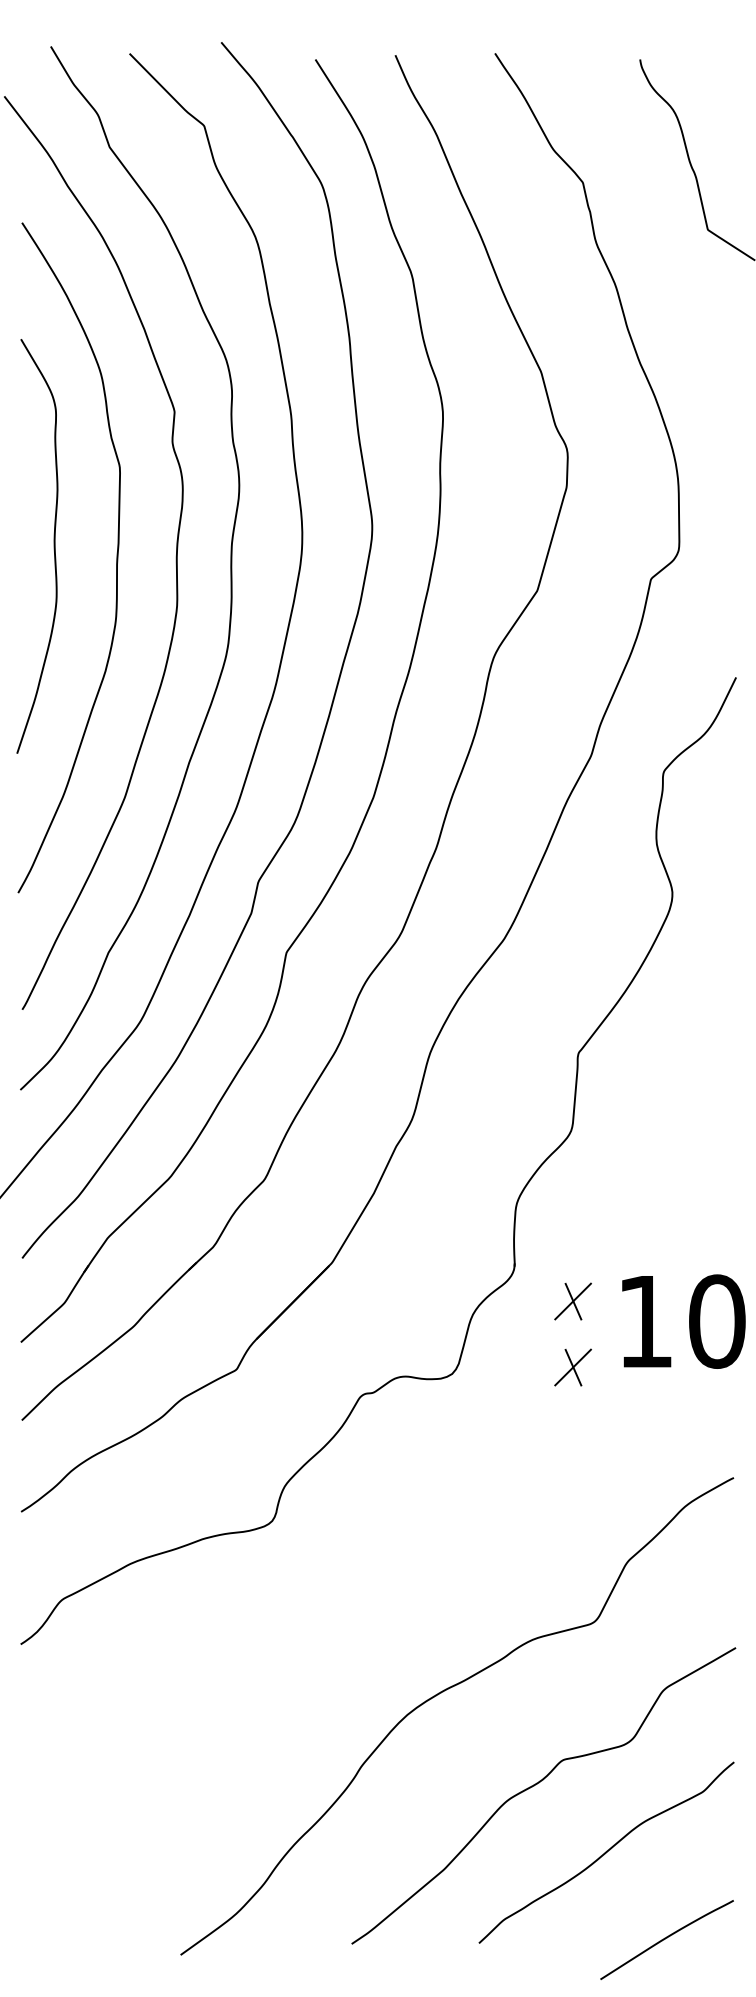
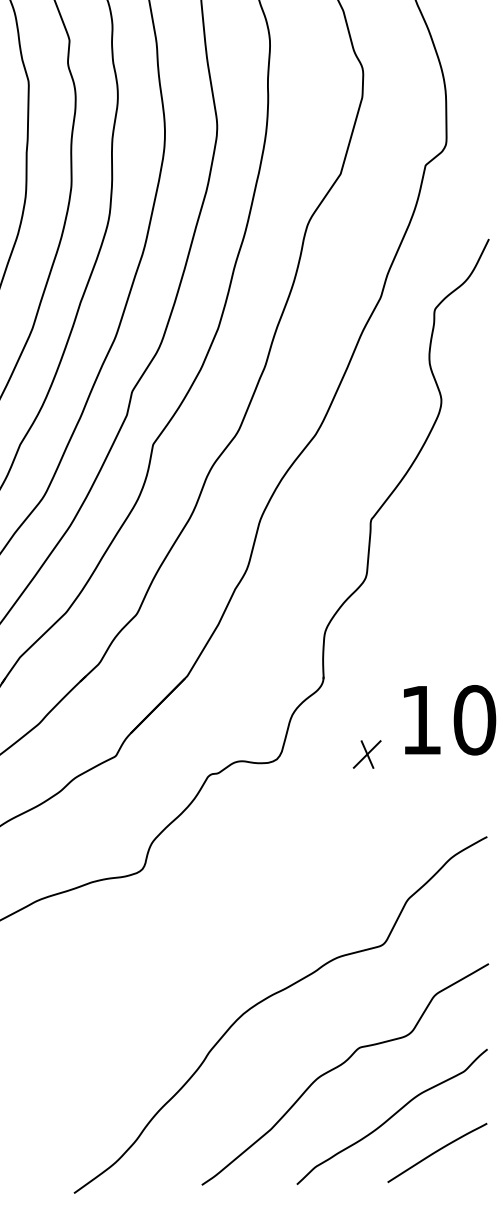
part: (572, 1301) -> (366, 705), removed
curve: (666, 1938) -> (436, 1151), moved

